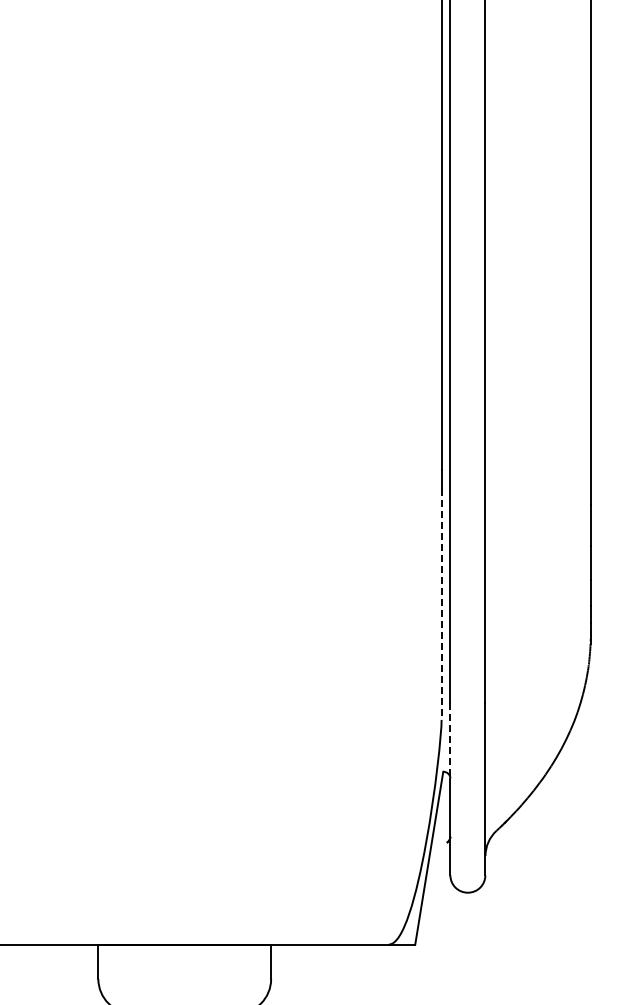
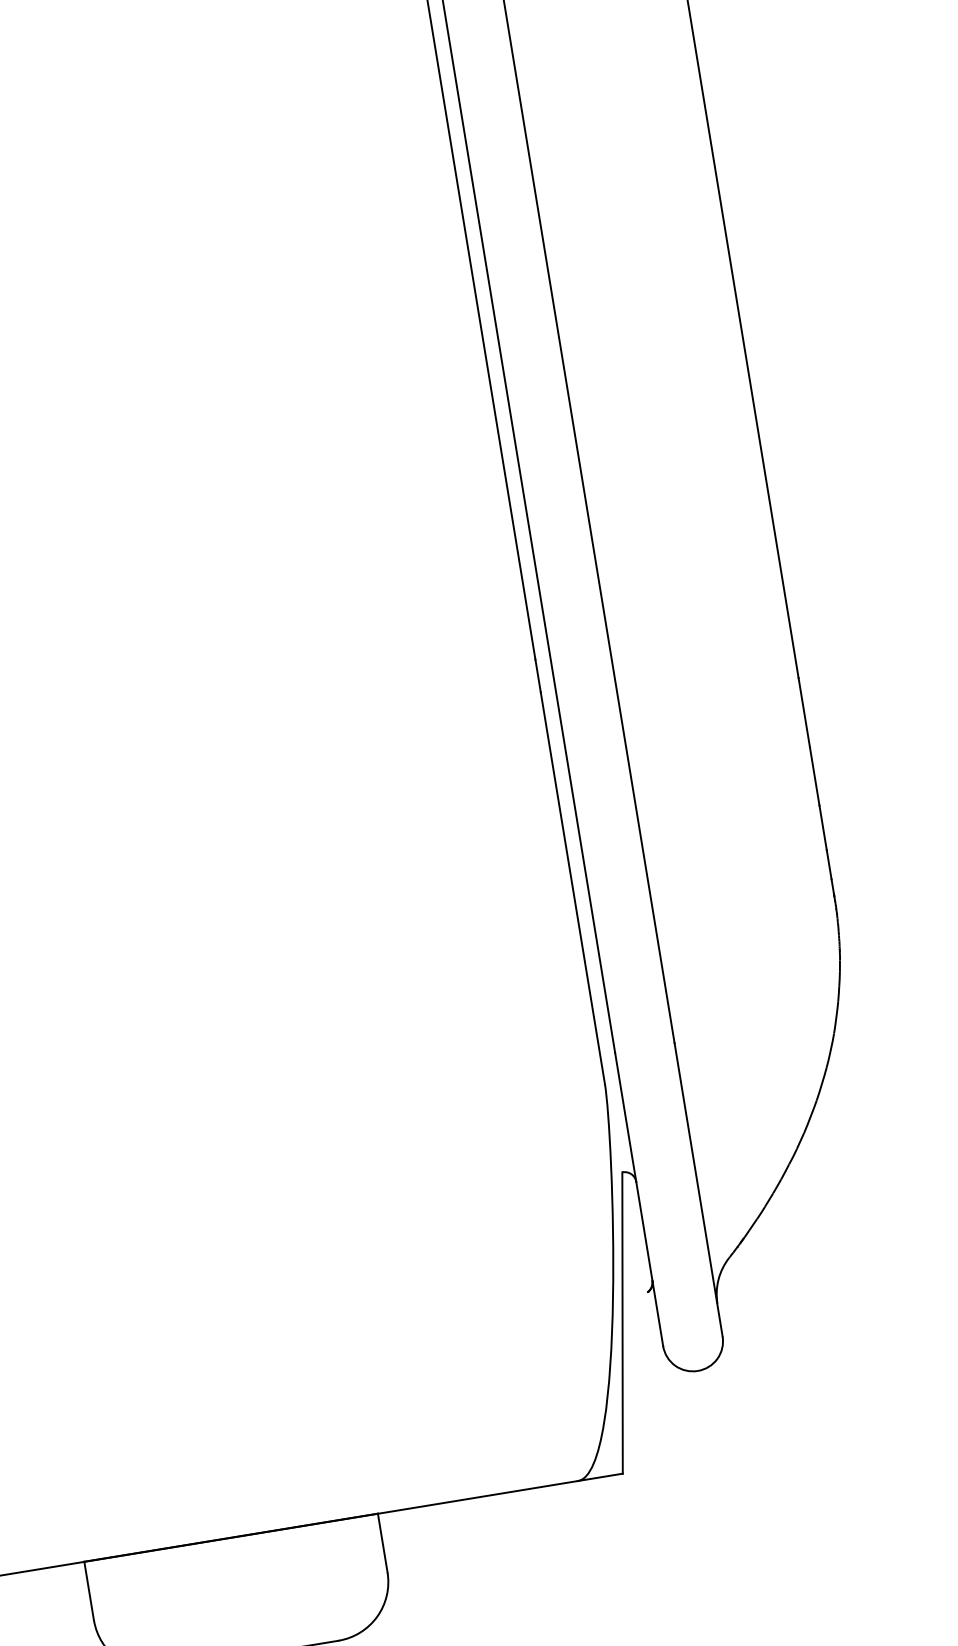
line: (441, 604) -> (572, 888), dashed -> solid
line: (450, 740) -> (625, 1117), dashed -> solid

